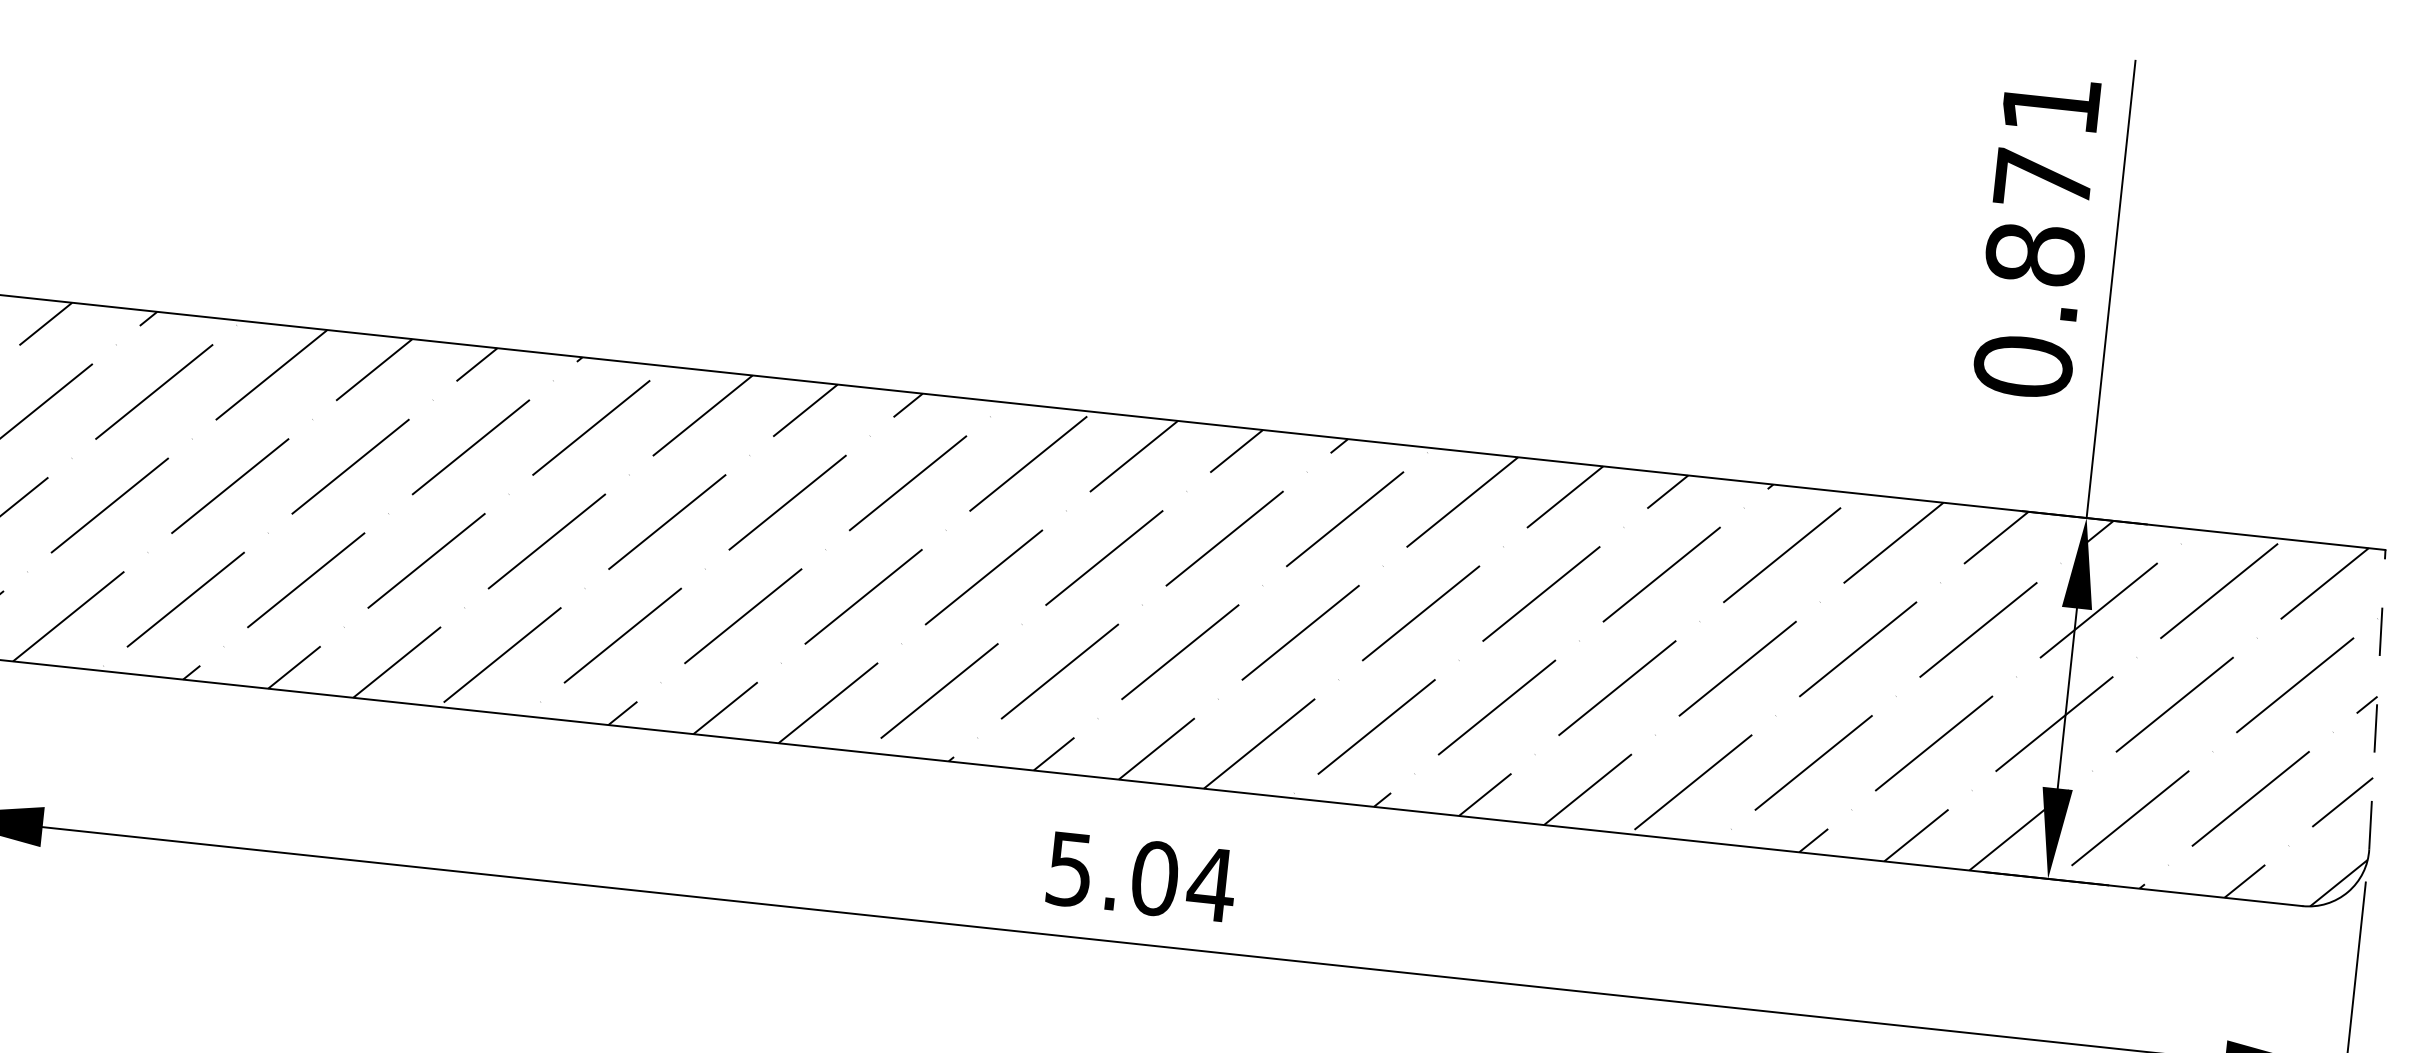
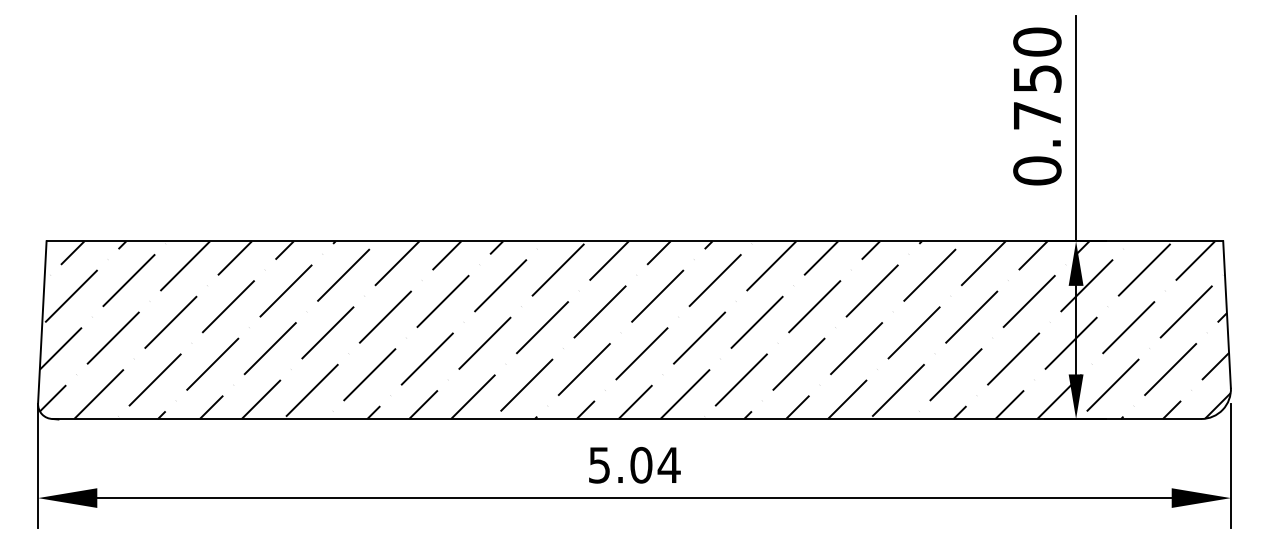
text: (2043, 178) -> (1037, 78), 0.871 -> 0.750
line: (2378, 699) -> (1227, 314), dashed -> solid

